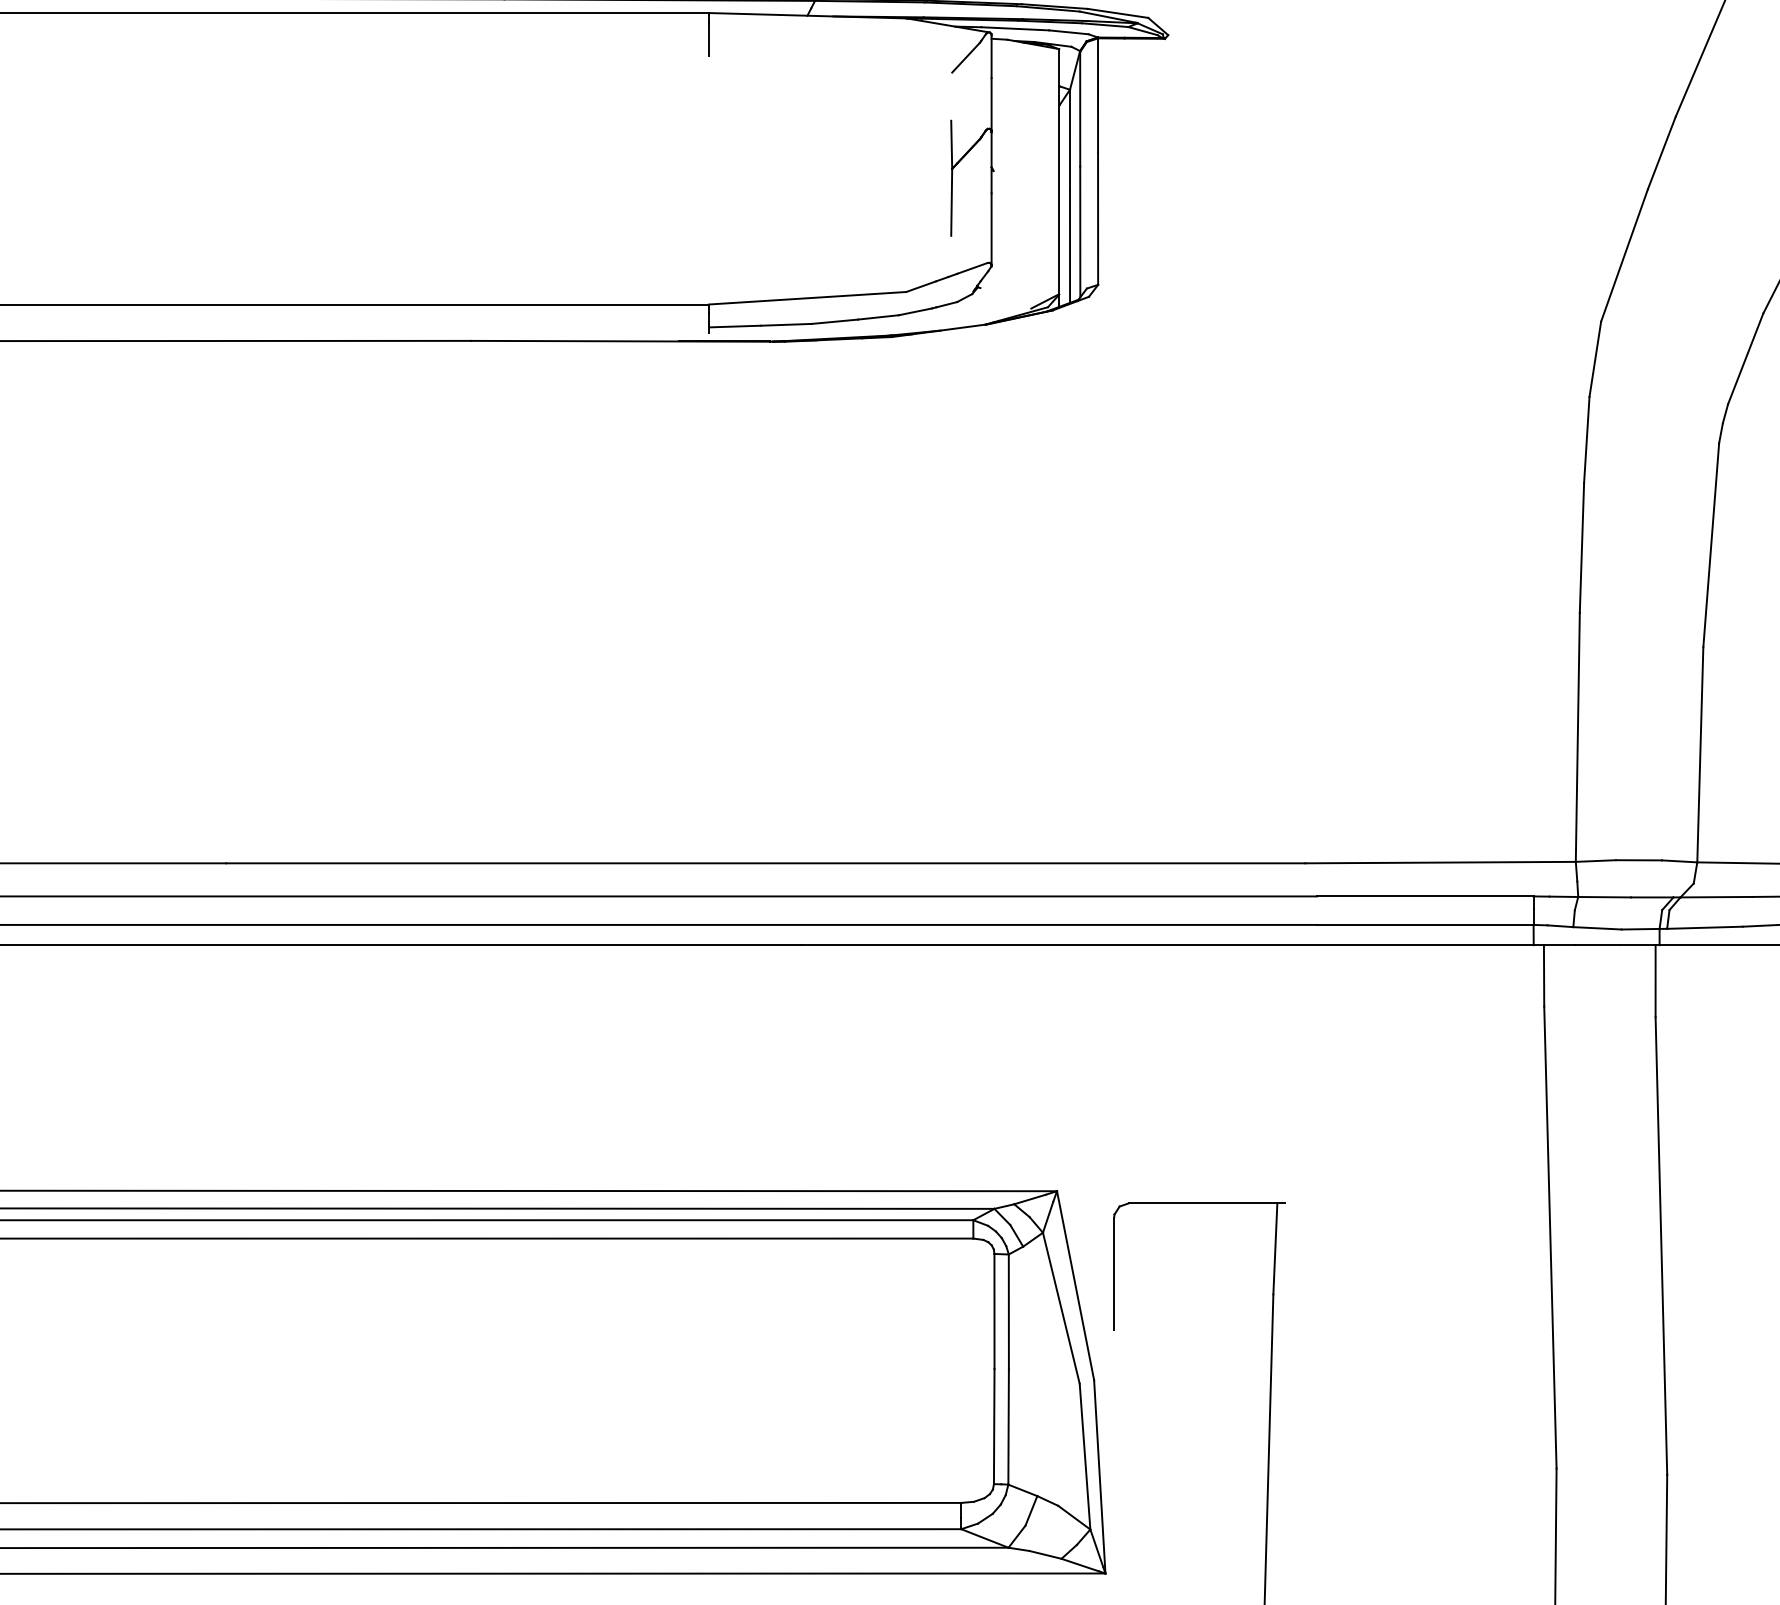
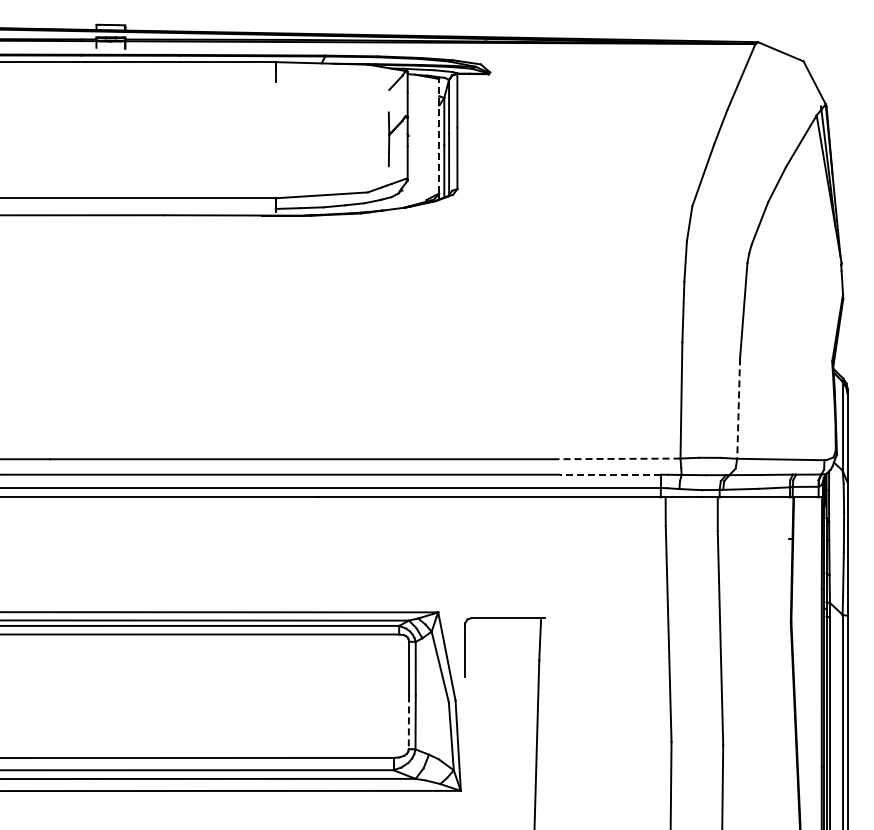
line: (1059, 170) -> (439, 135), solid -> dashed
line: (1699, 756) -> (738, 409), solid -> dashed
line: (1438, 861) -> (616, 458), solid -> dashed
line: (1425, 895) -> (610, 474), solid -> dashed
line: (993, 1427) -> (408, 722), solid -> dashed

